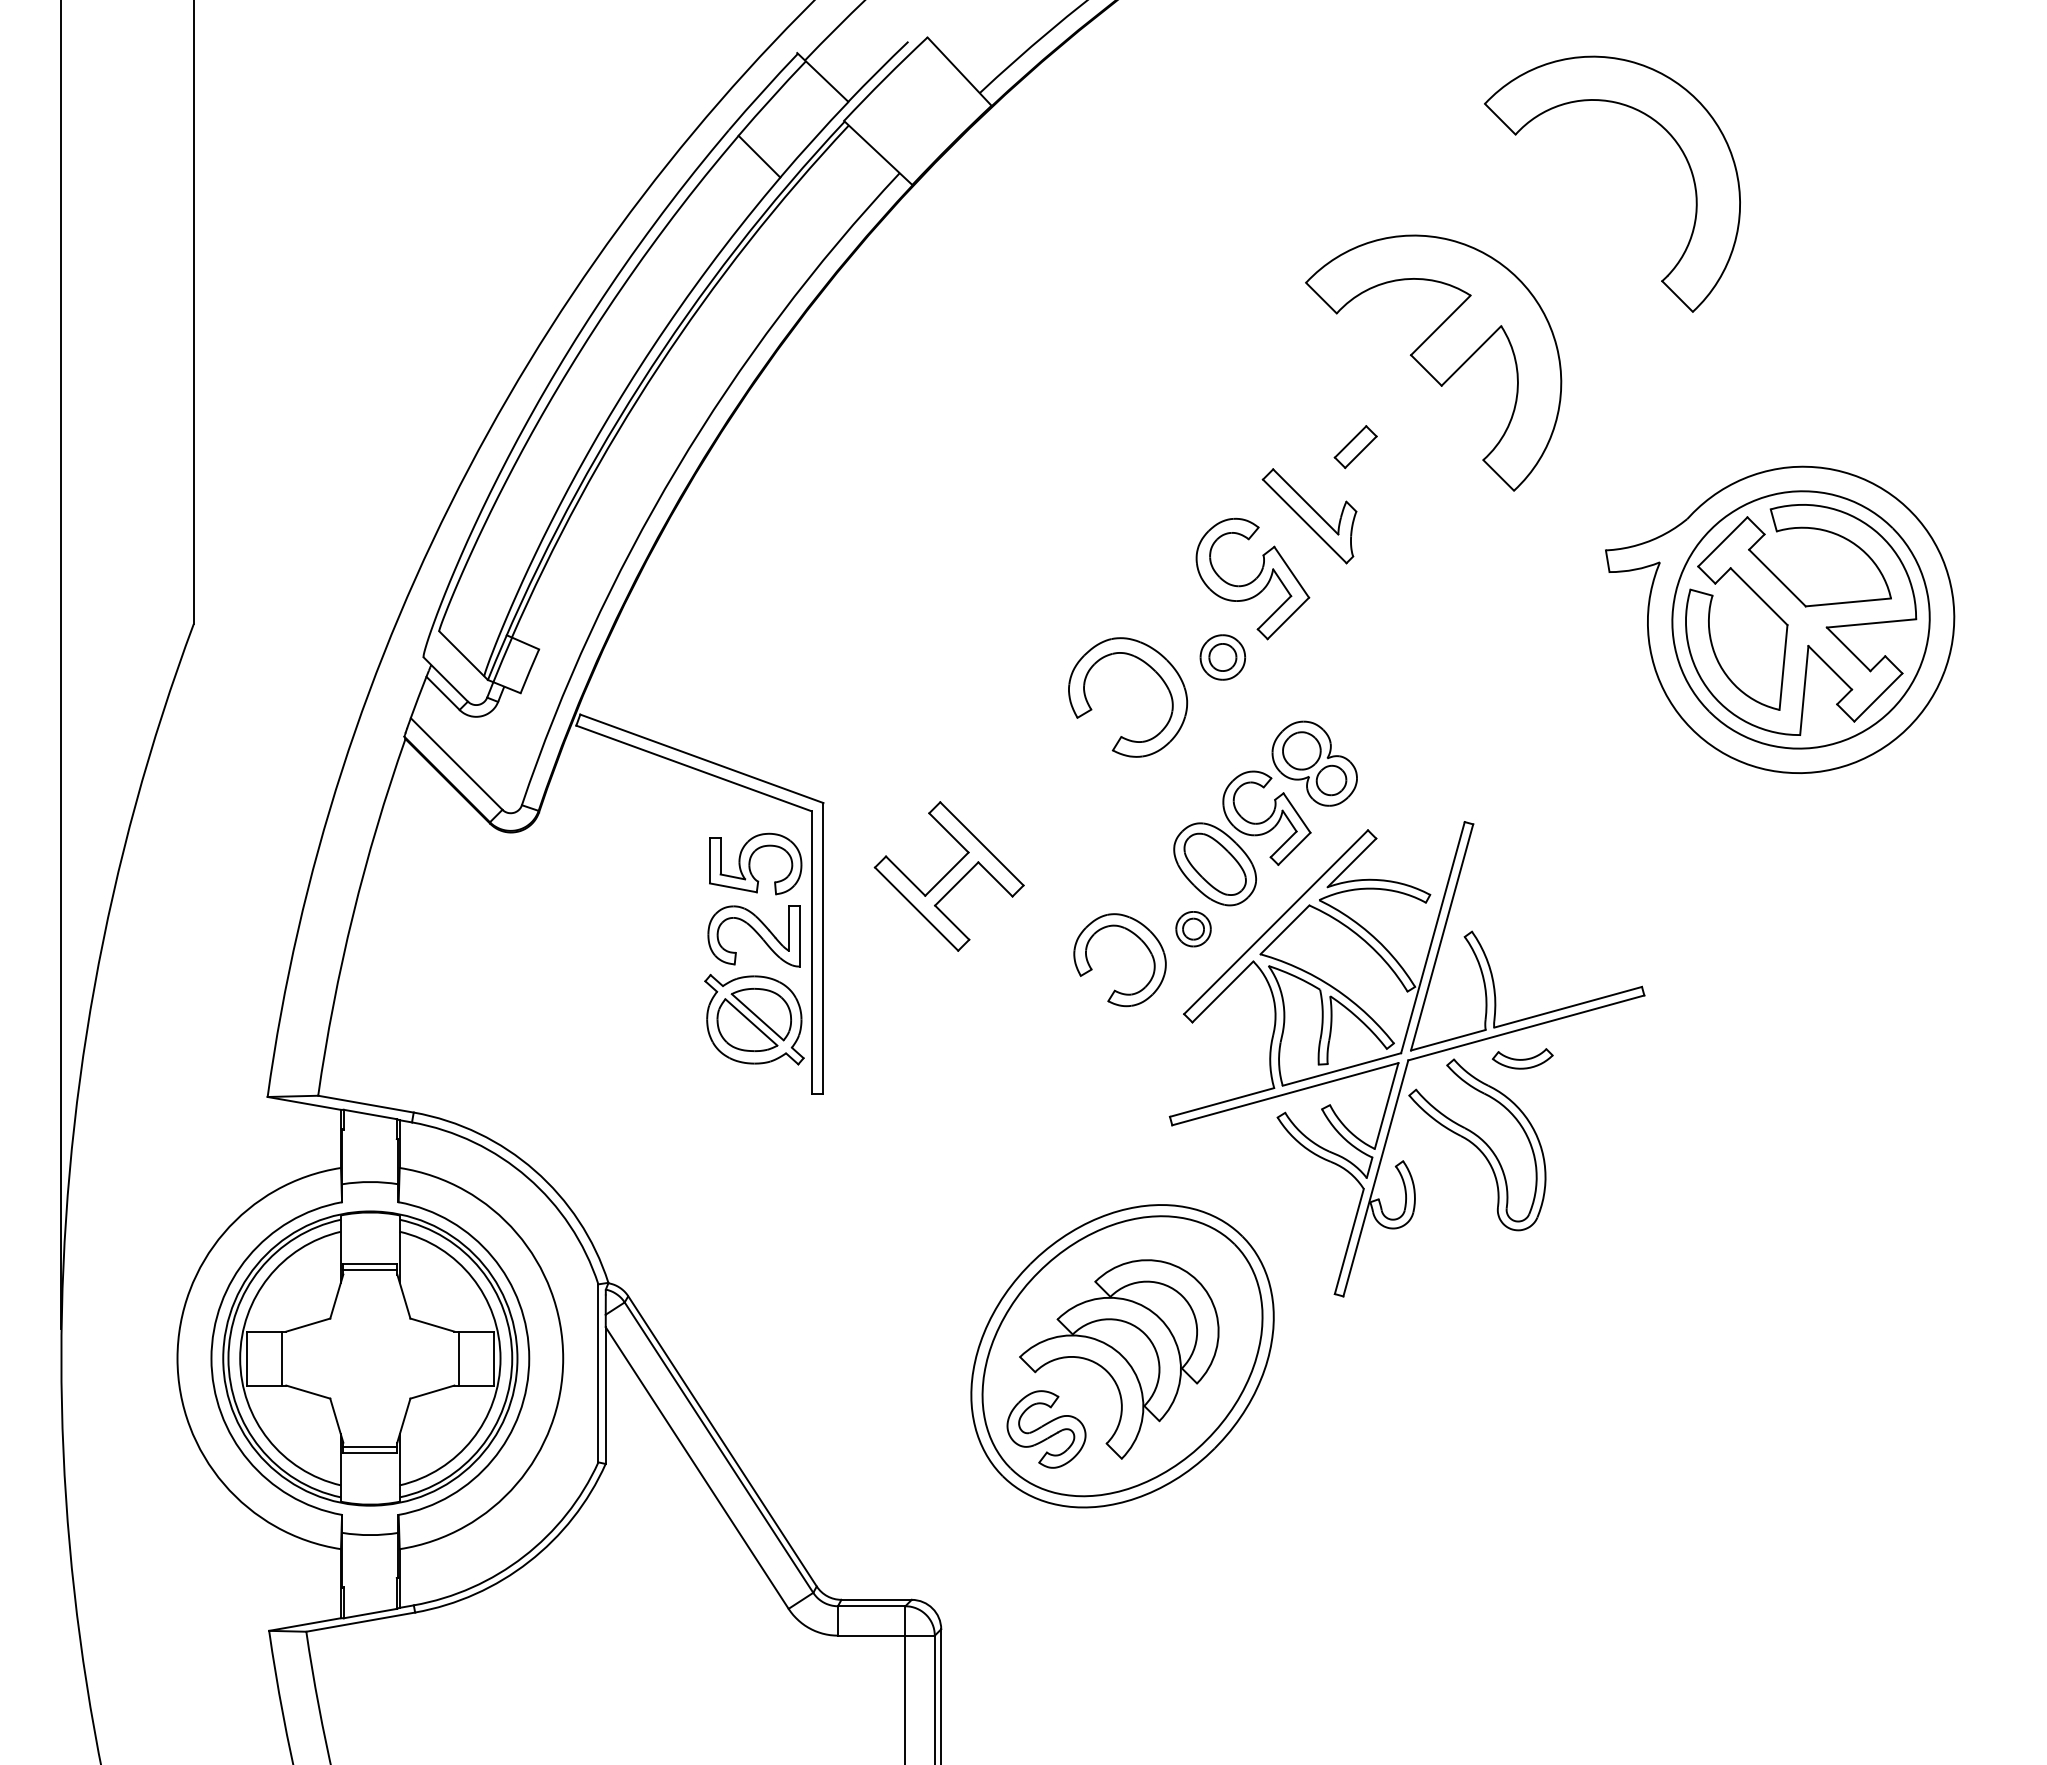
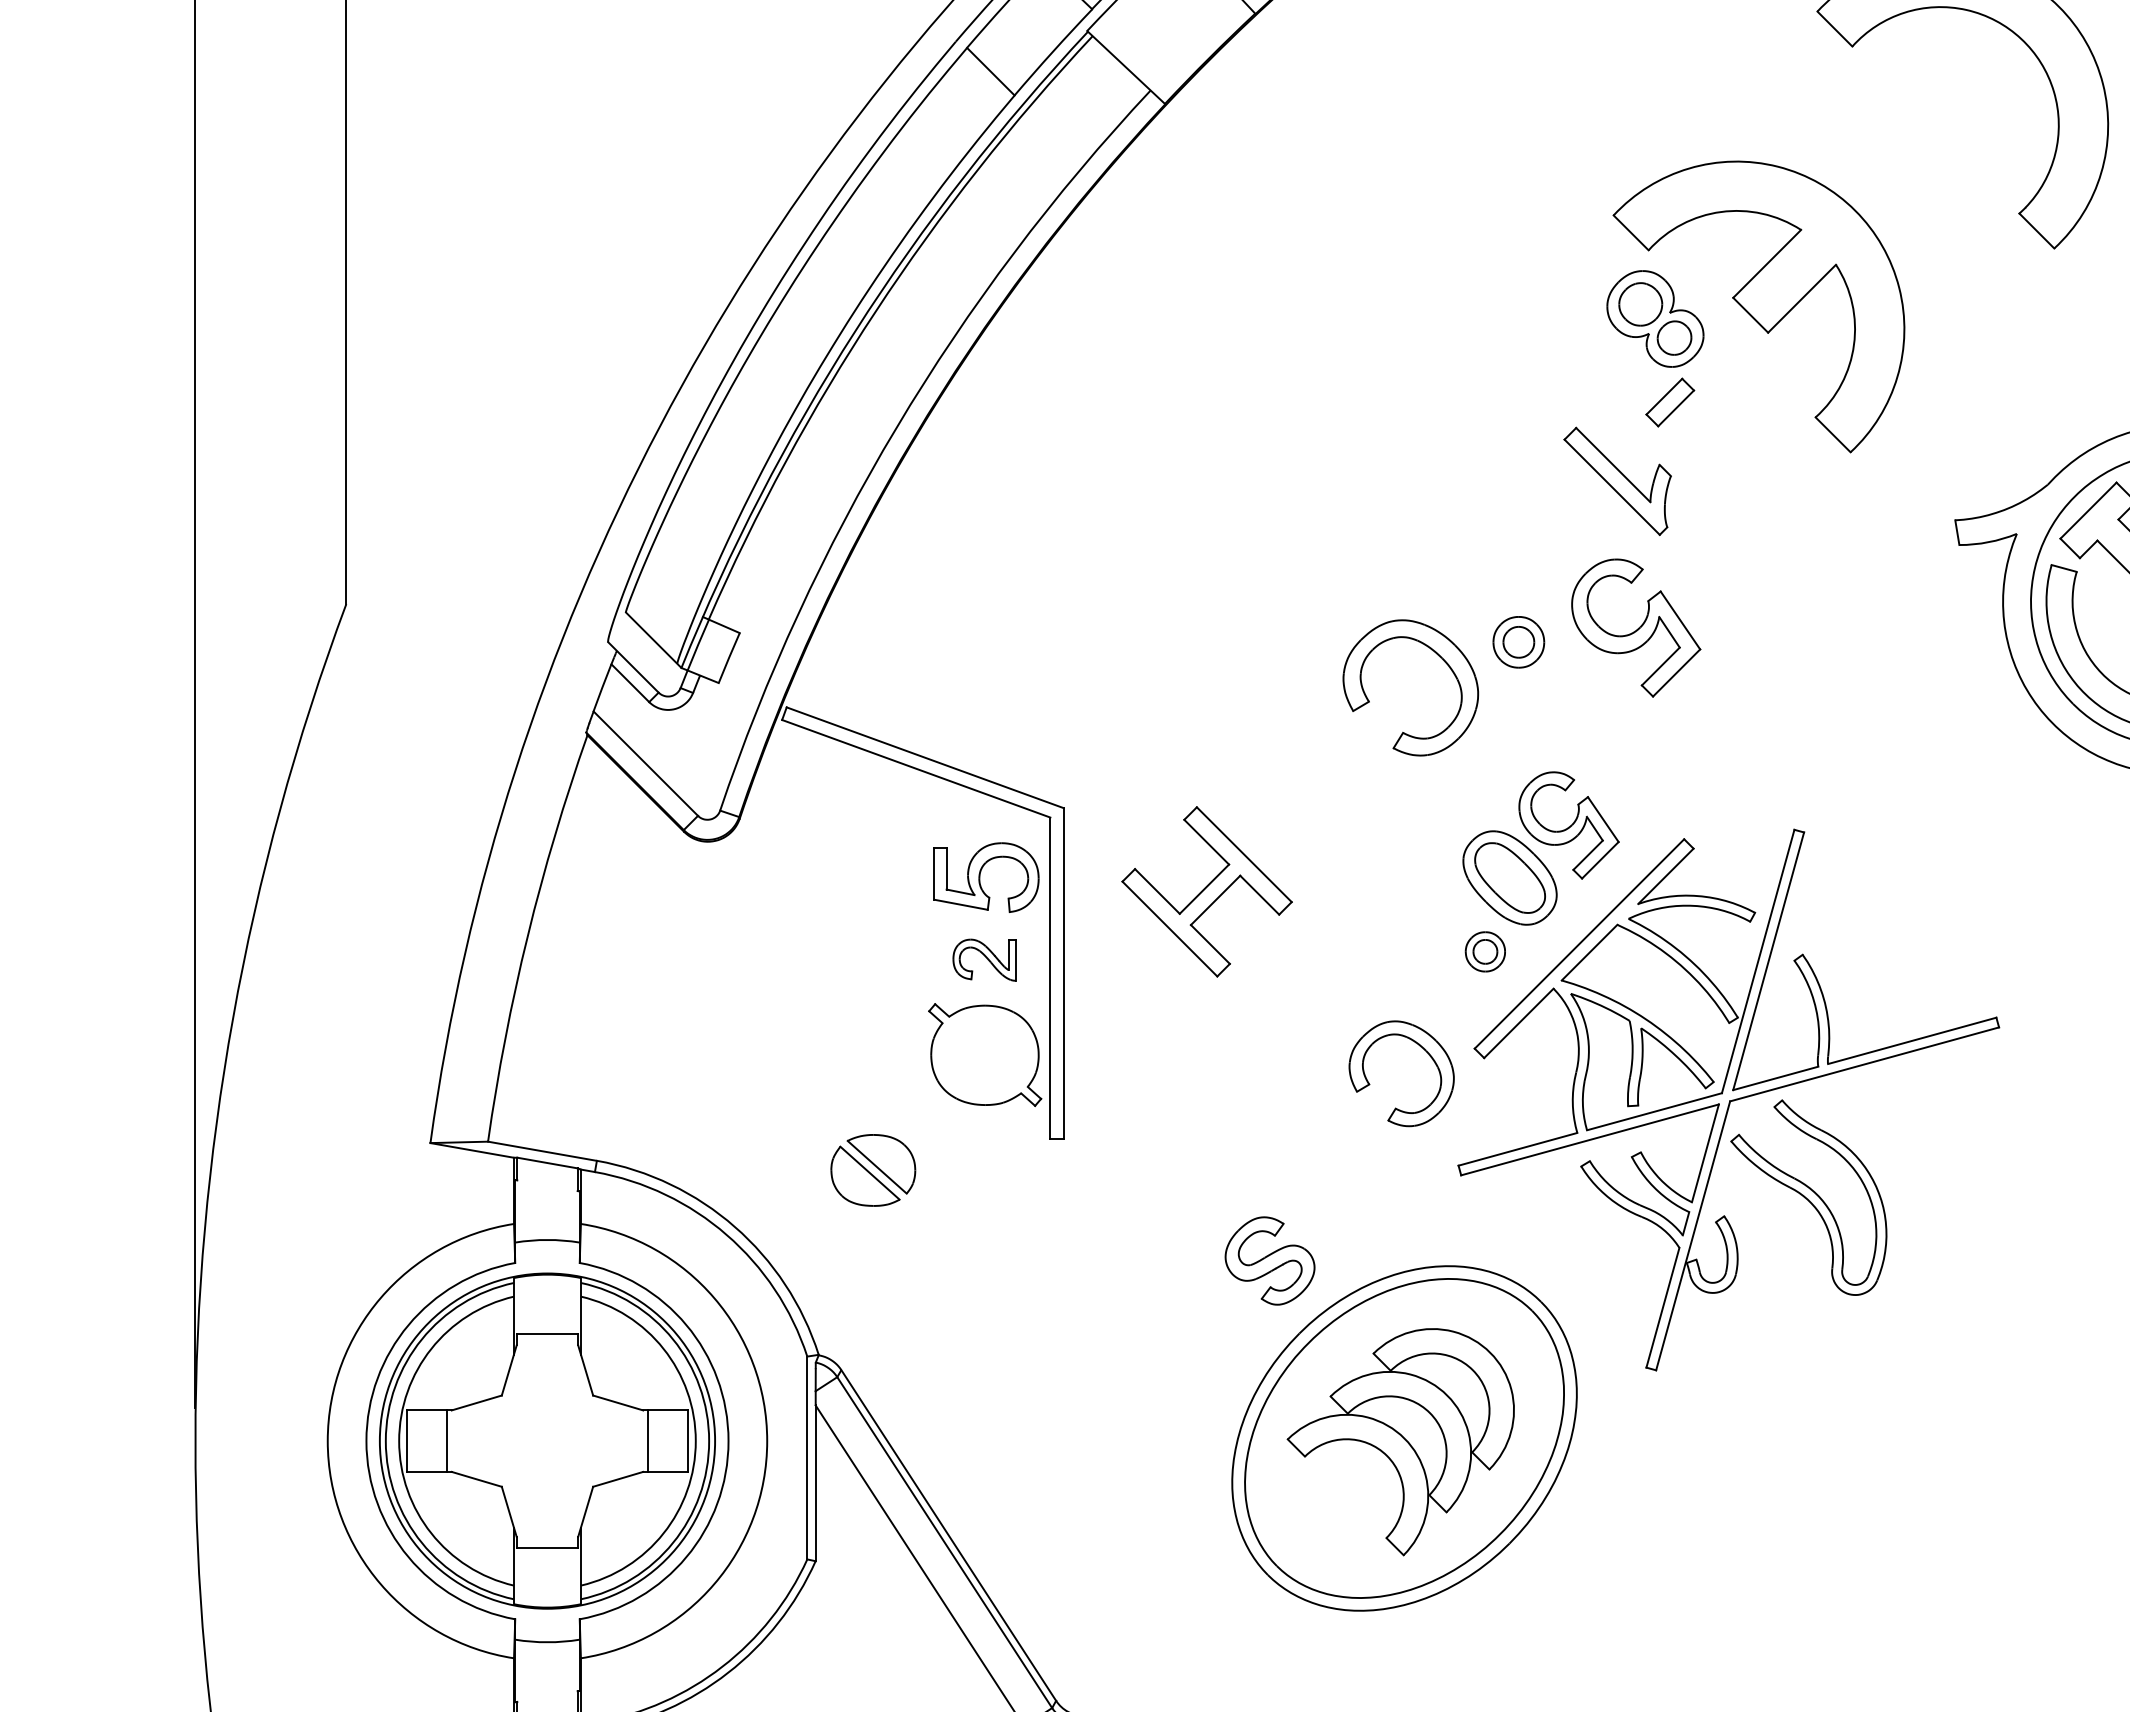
part: (1252, 578) -> (1635, 627), moved
part: (1314, 763) -> (1655, 318), moved
part: (753, 936) -> (984, 960), size x0.6
part: (1092, 968) -> (1370, 1083), moved
part: (754, 1019) -> (873, 1169), moved
part: (1522, 1058) -> (1860, 1099), removed
line: (370, 1270) -> (547, 1340), removed
part: (1046, 1429) -> (1270, 1261), moved
line: (370, 1446) -> (547, 1541), removed

